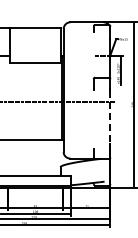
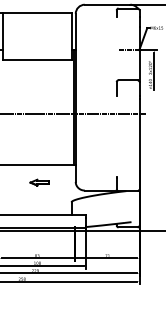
line: (110, 118) -> (139, 135), dashed -> solid
part: (36, 152) -> (38, 182), added

